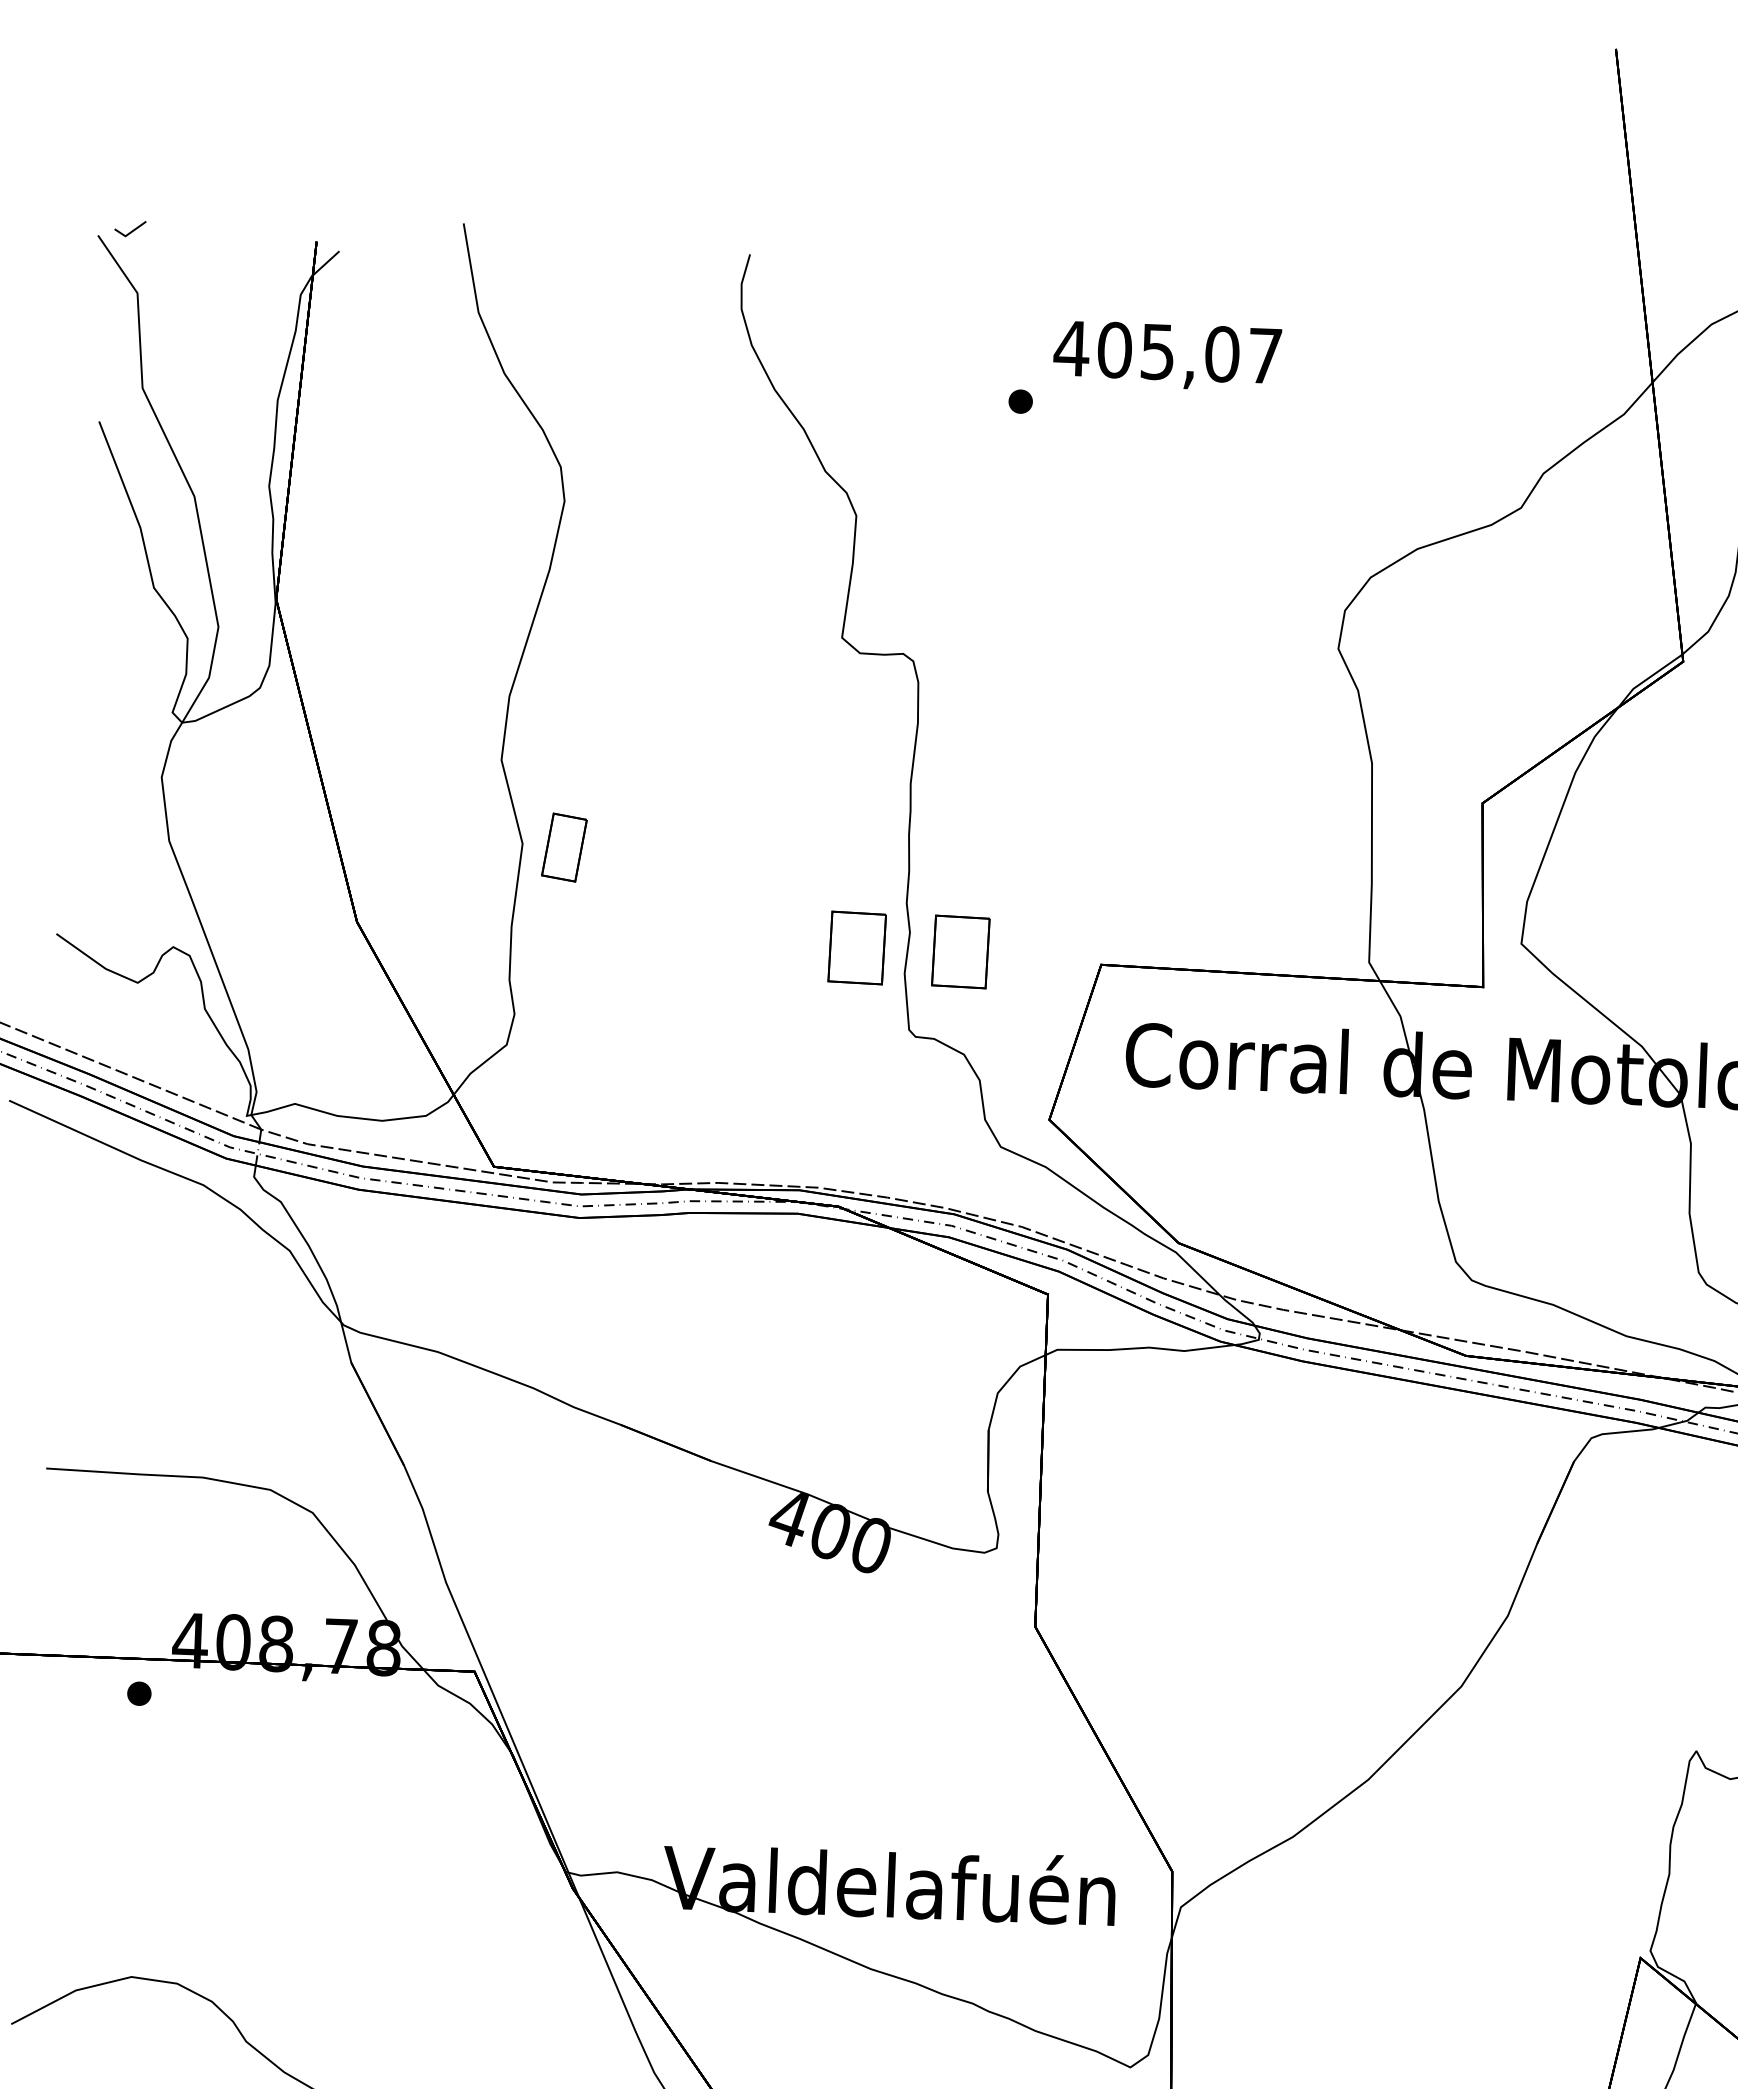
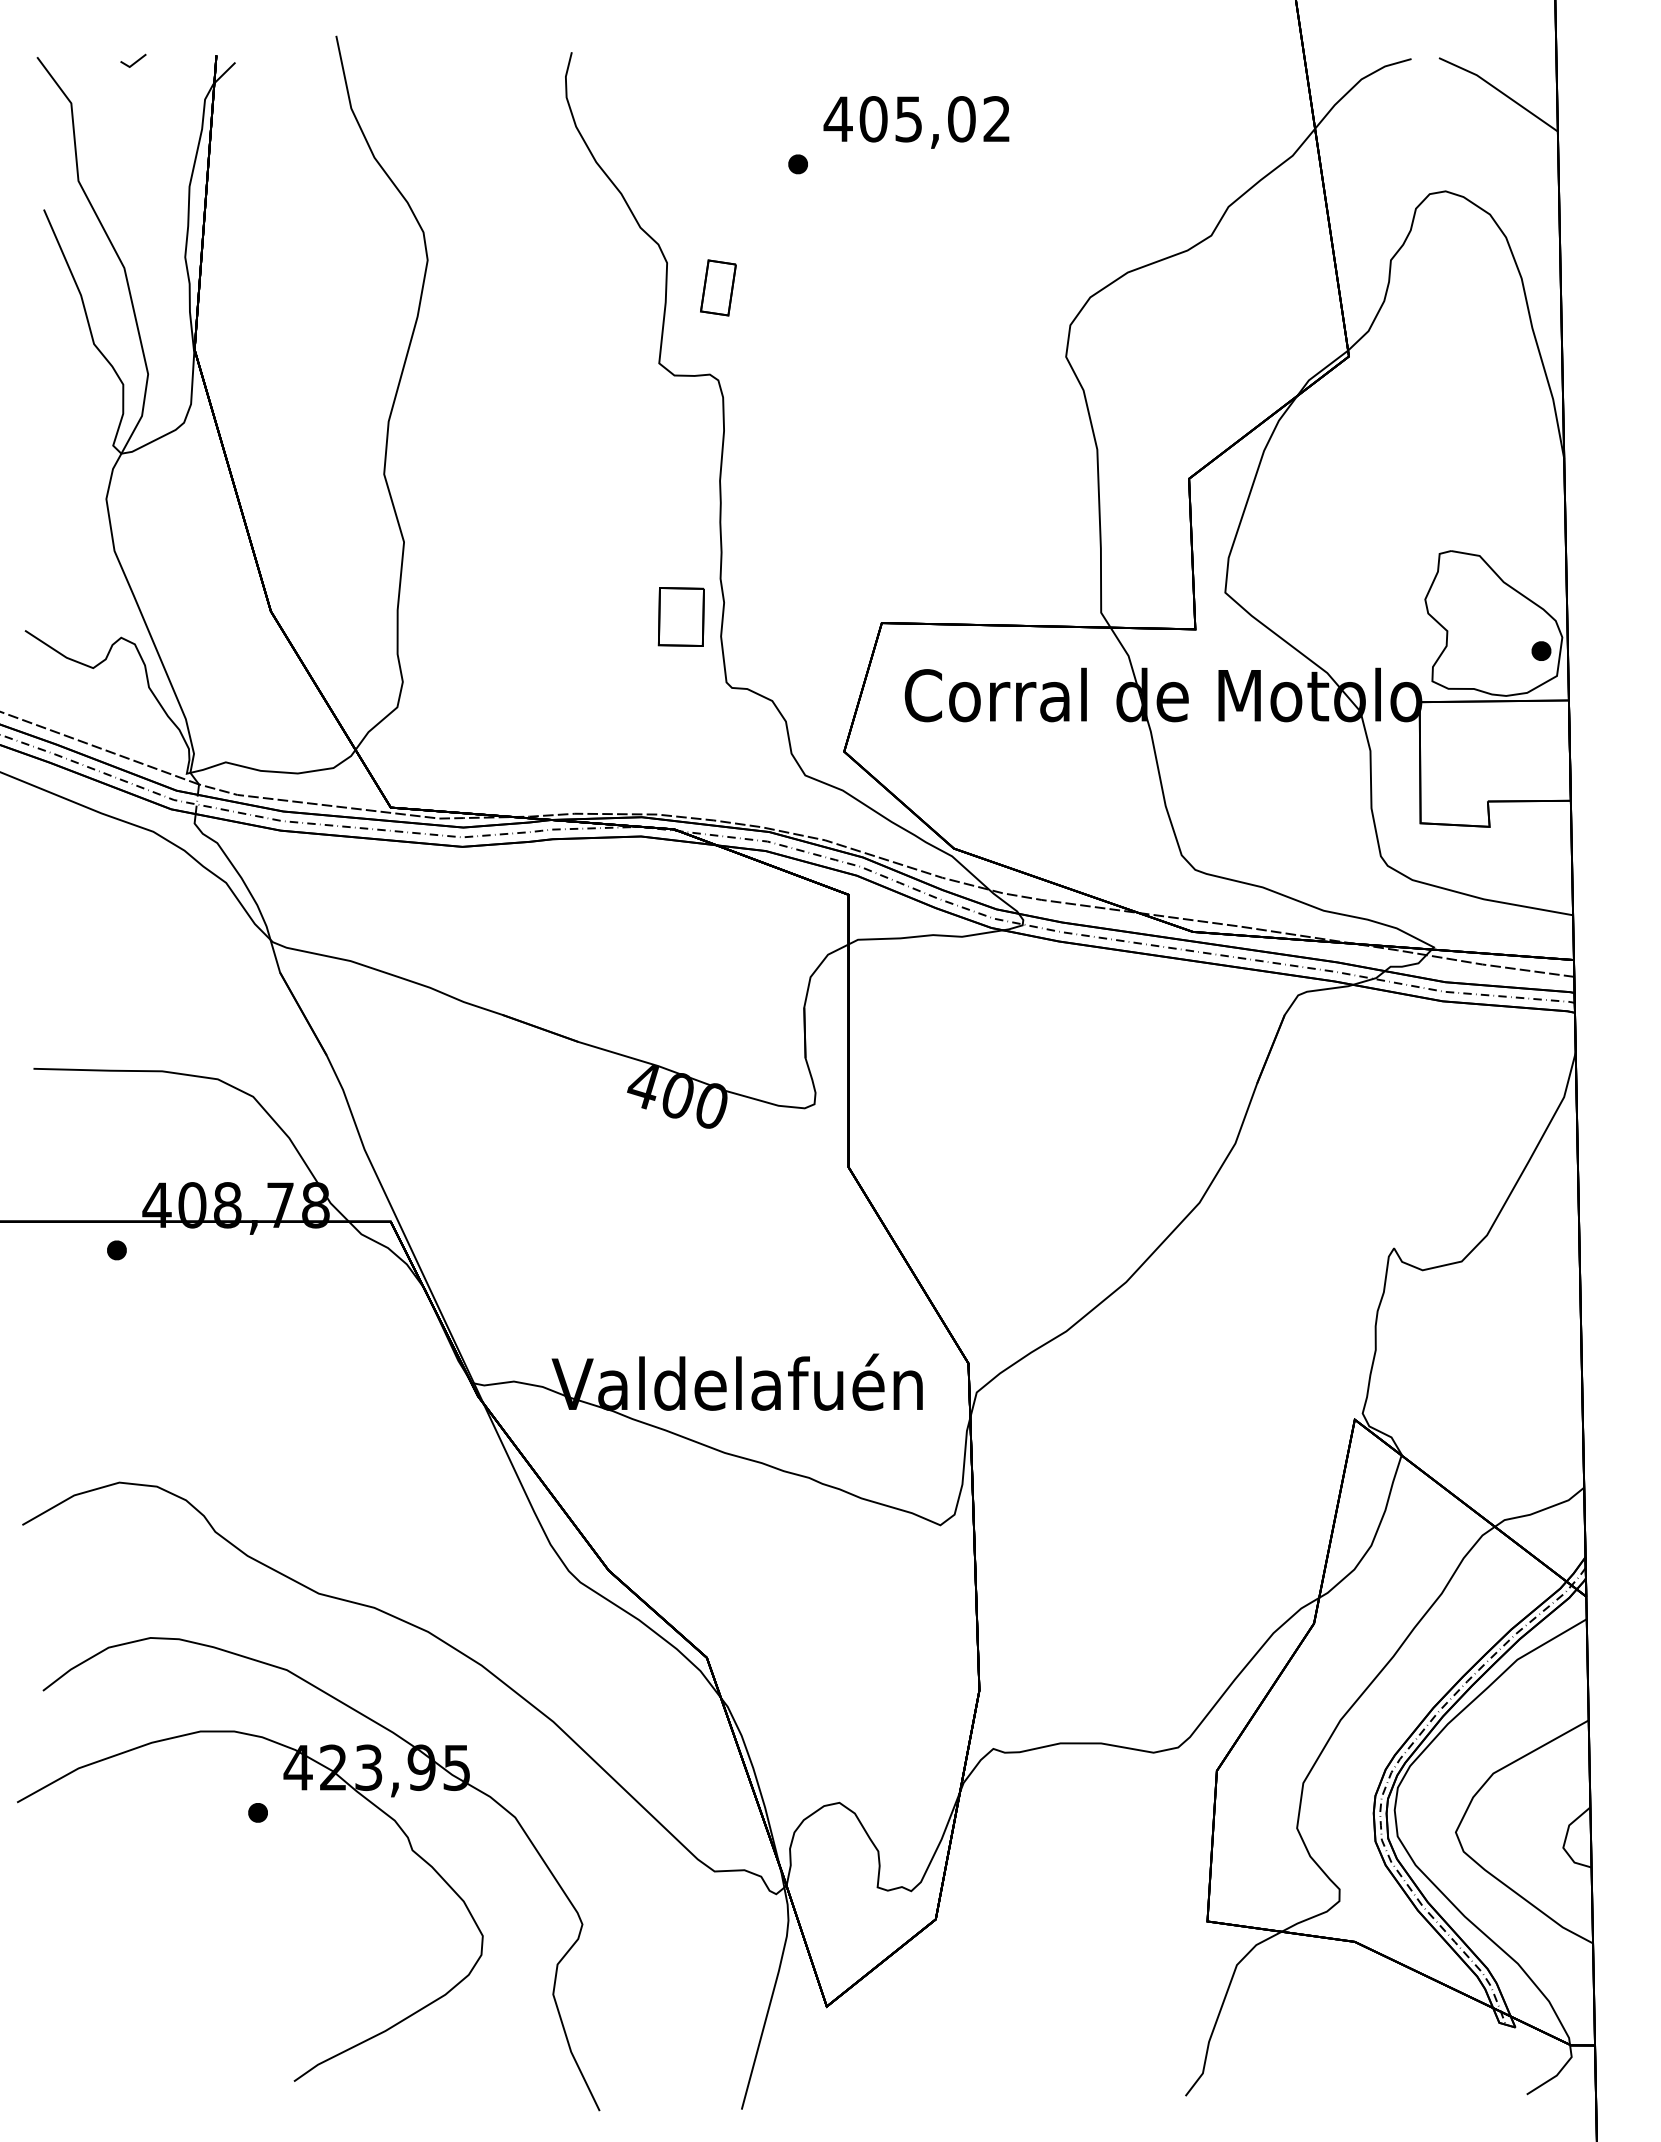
line: (130, 230) -> (133, 62), moved
text: (1264, 355) -> (996, 118), 405,07 -> 405,02
part: (564, 847) -> (718, 287), moved
part: (959, 951) -> (765, 616), removed

